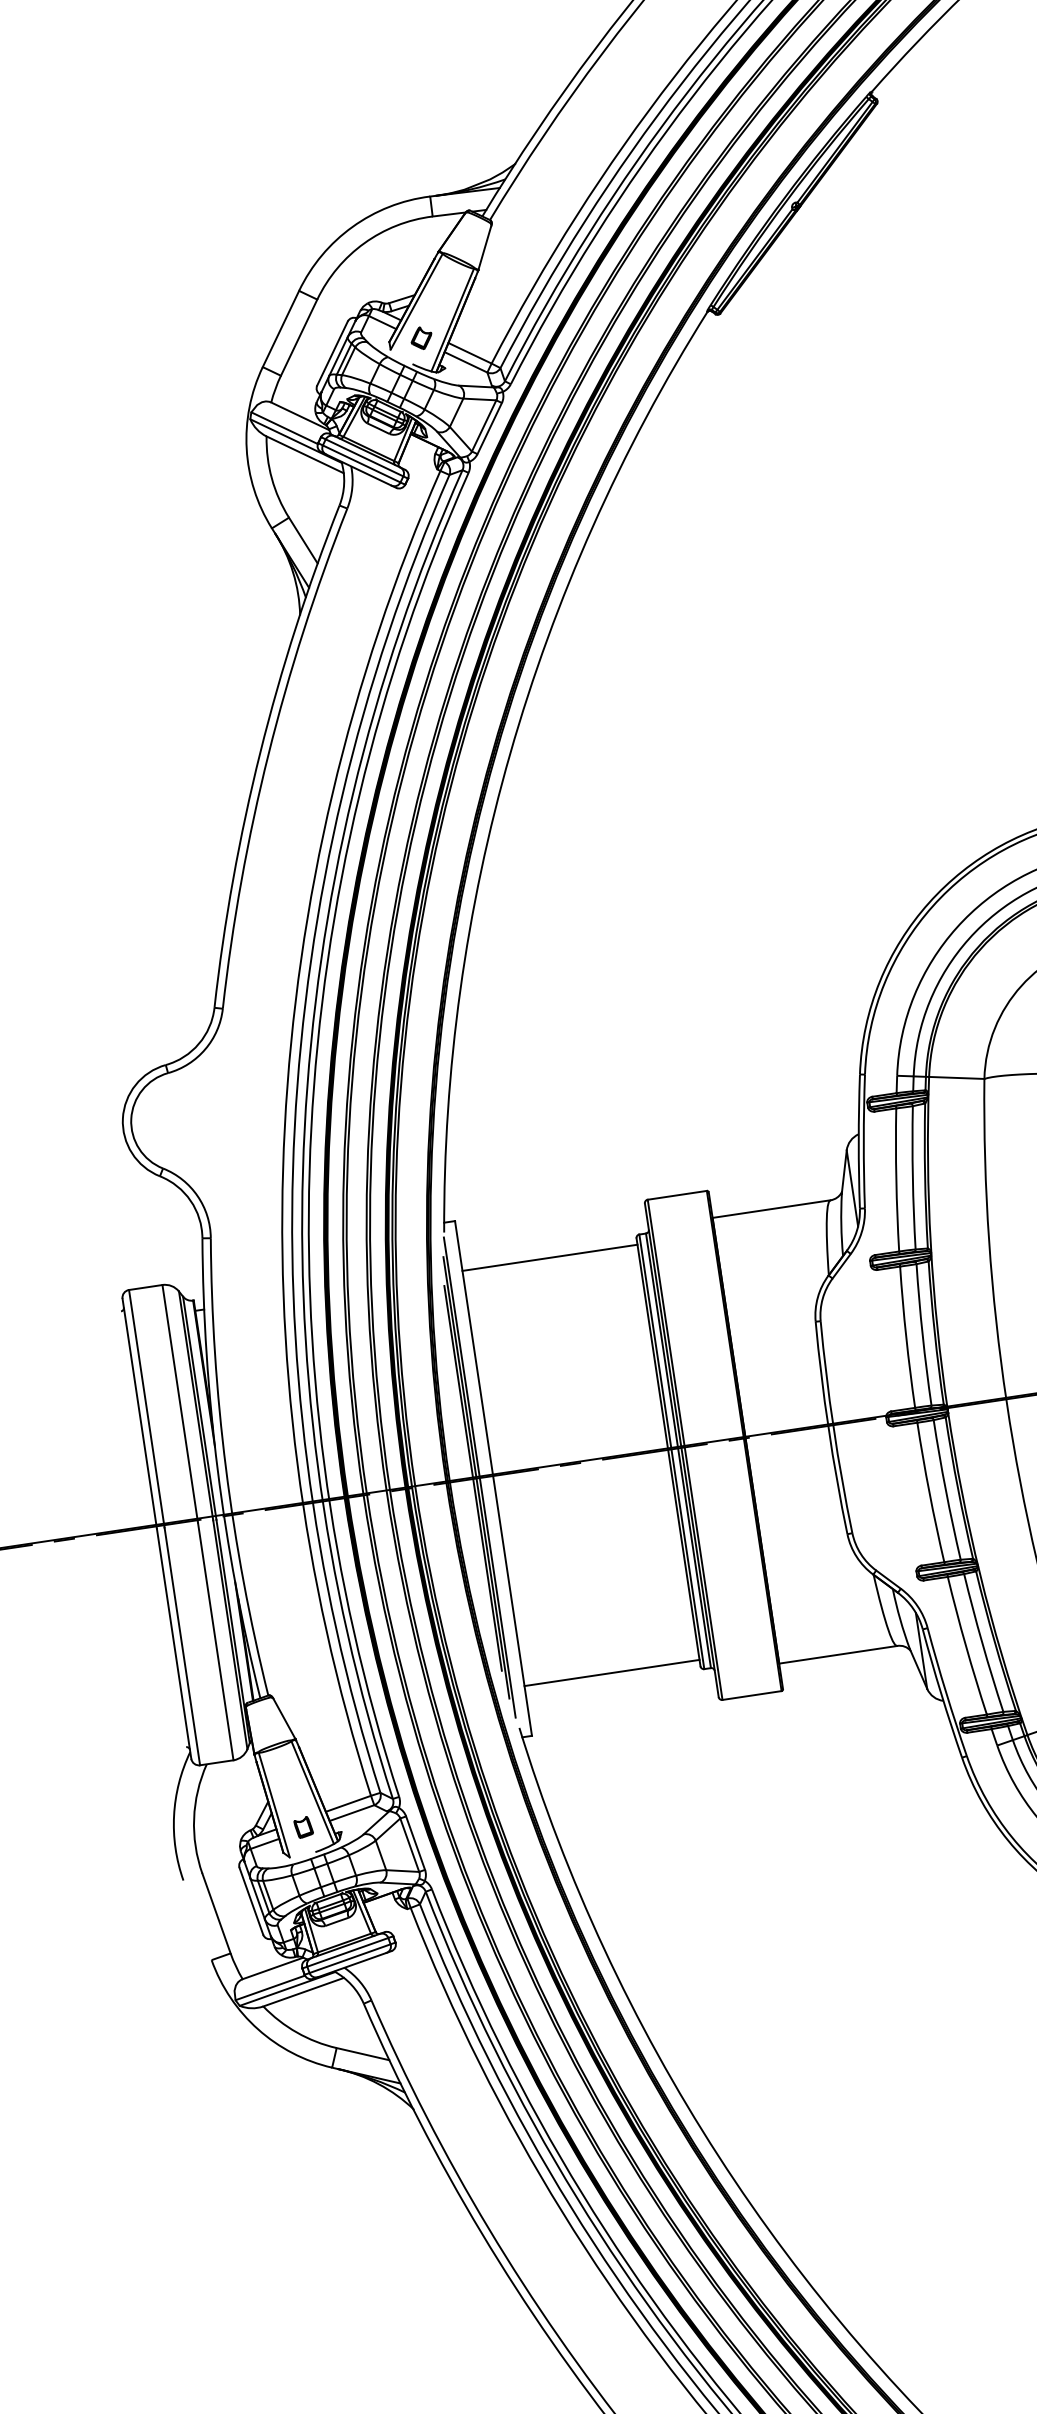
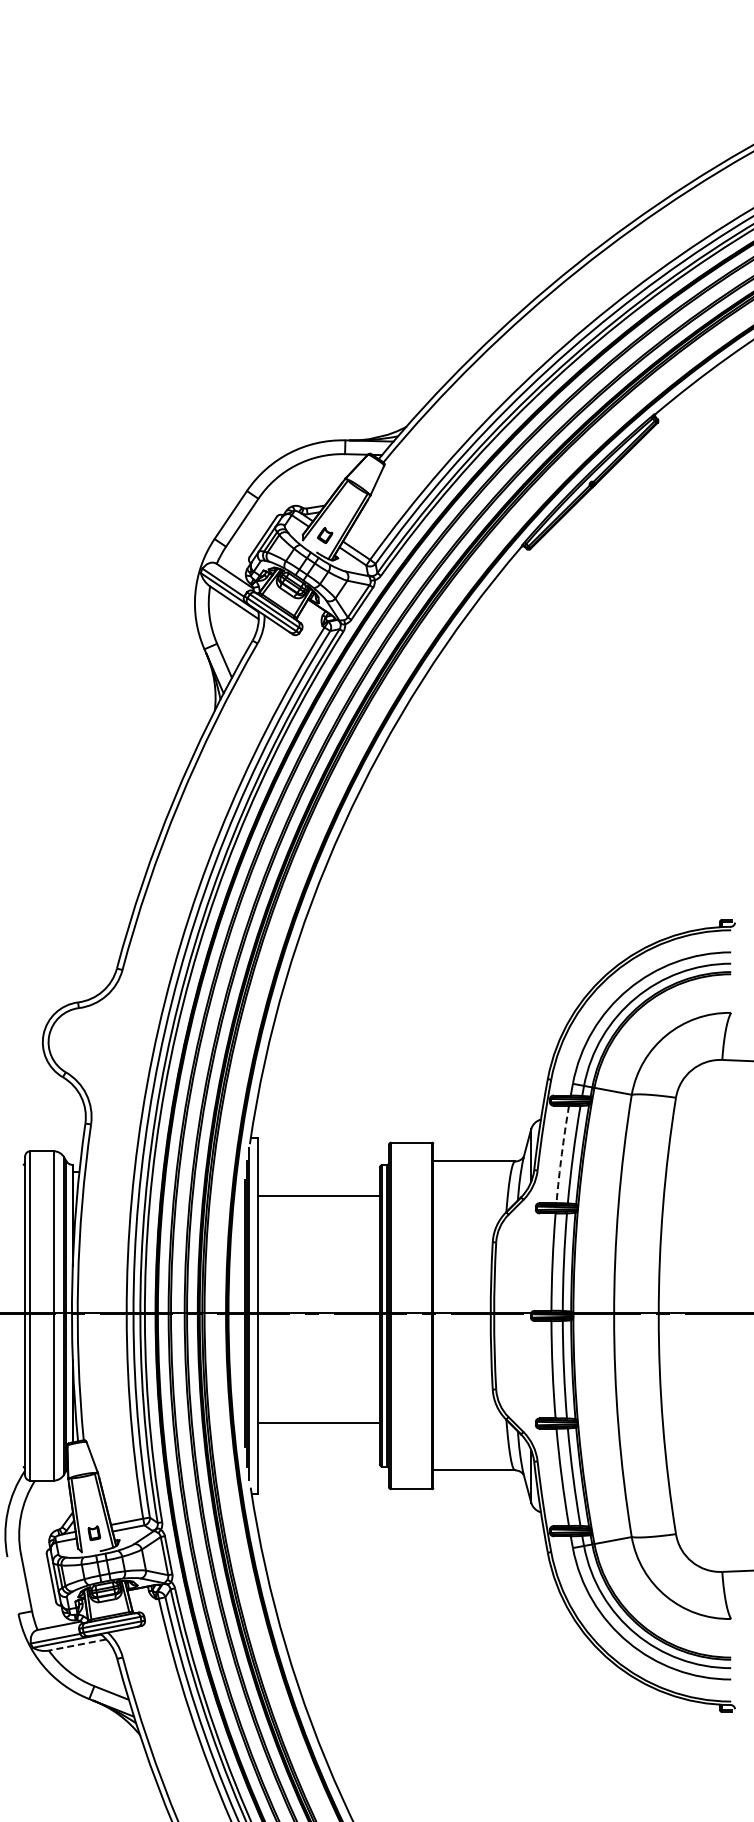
arc: (895, 1180) -> (561, 1154), solid -> dashed
line: (549, 1258) -> (318, 1196), moved
line: (611, 1672) -> (318, 1422), moved
line: (303, 1992) -> (77, 1645), solid -> dashed

